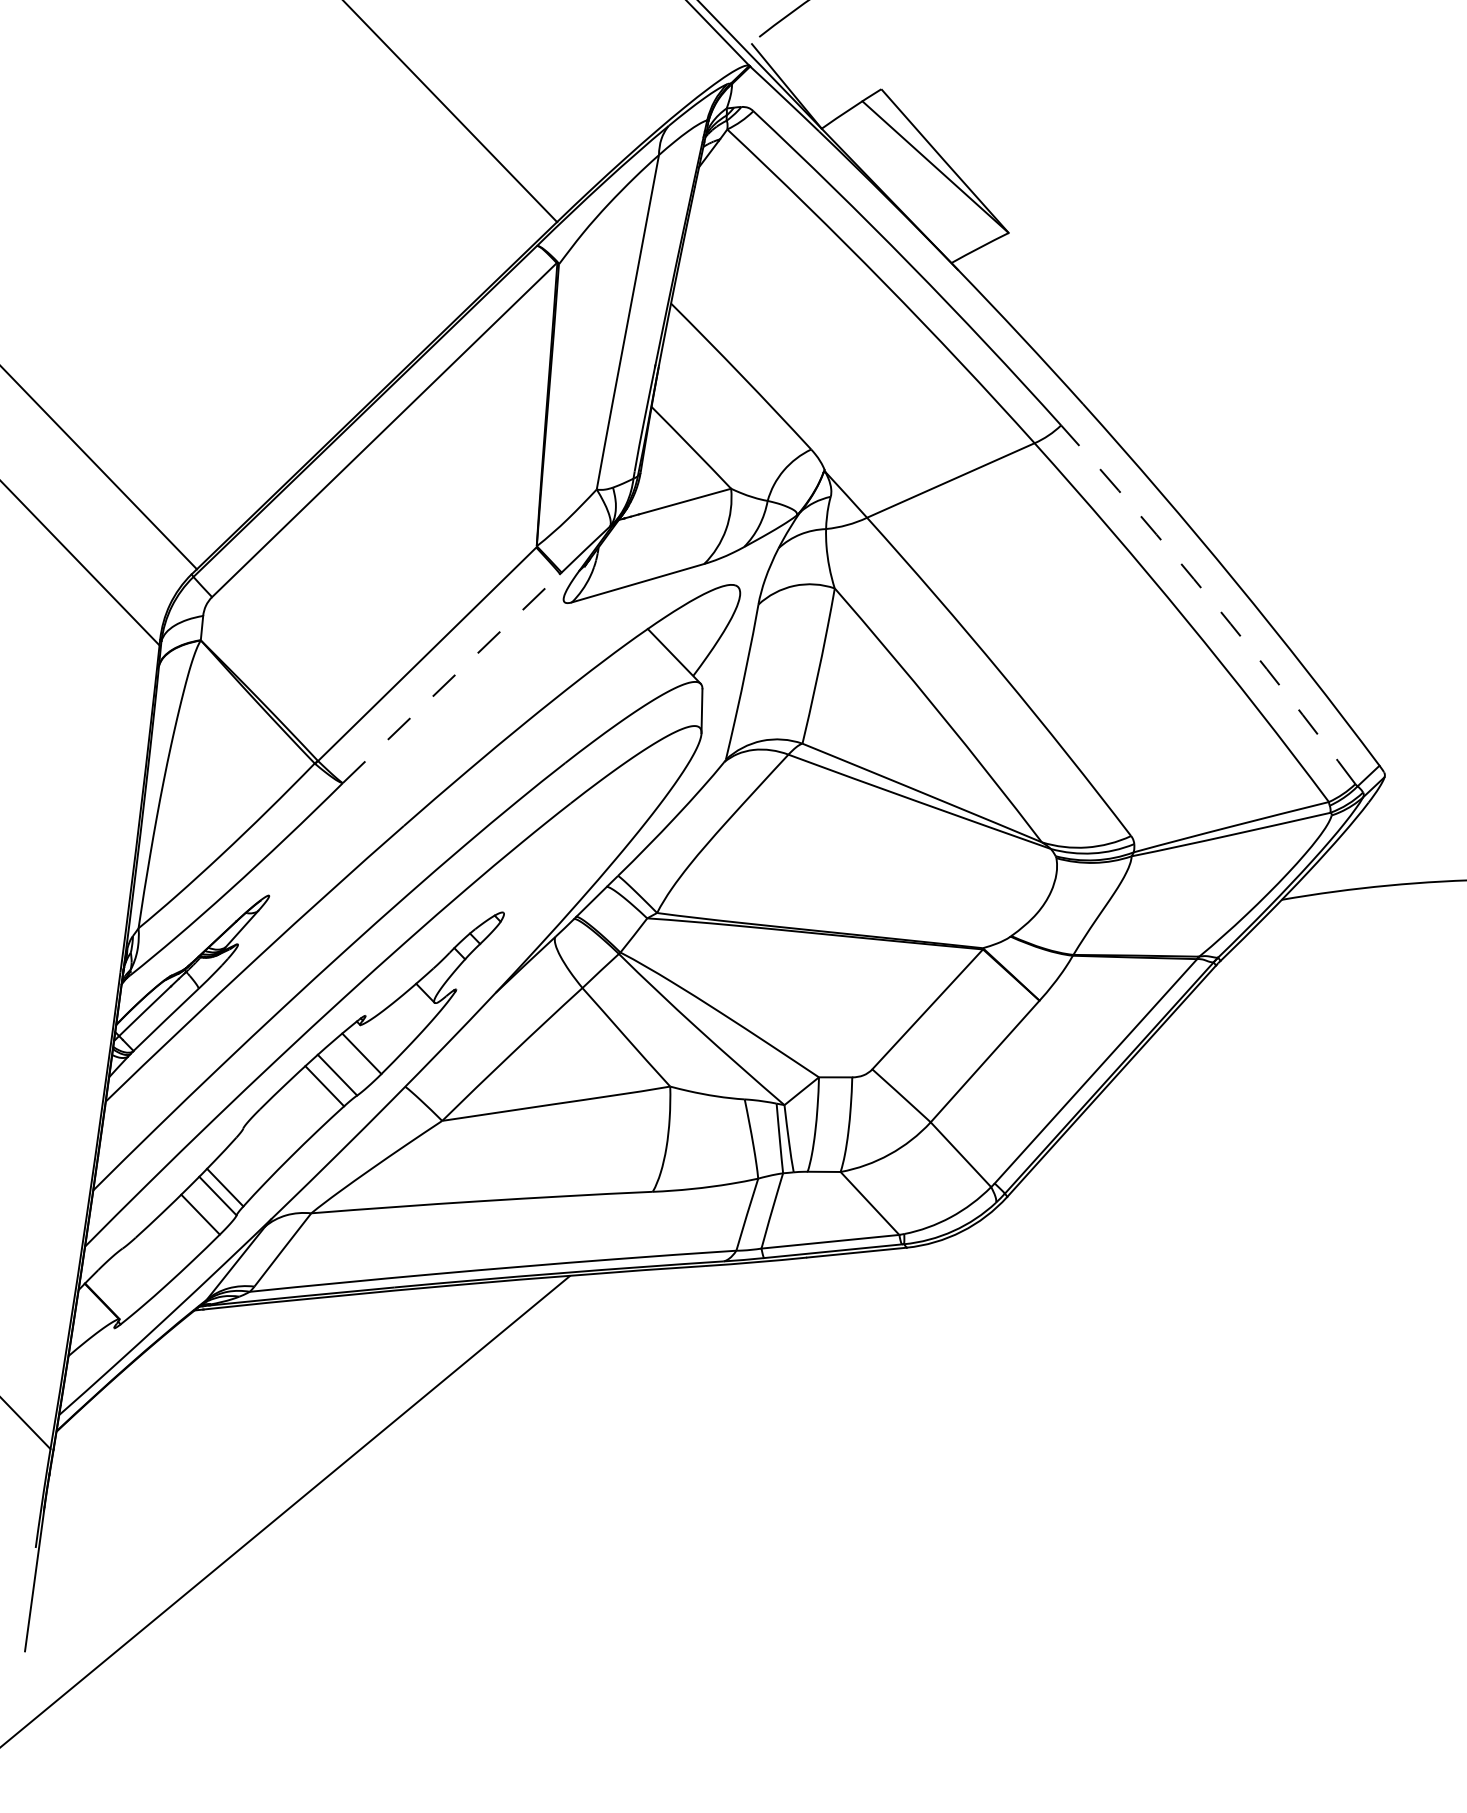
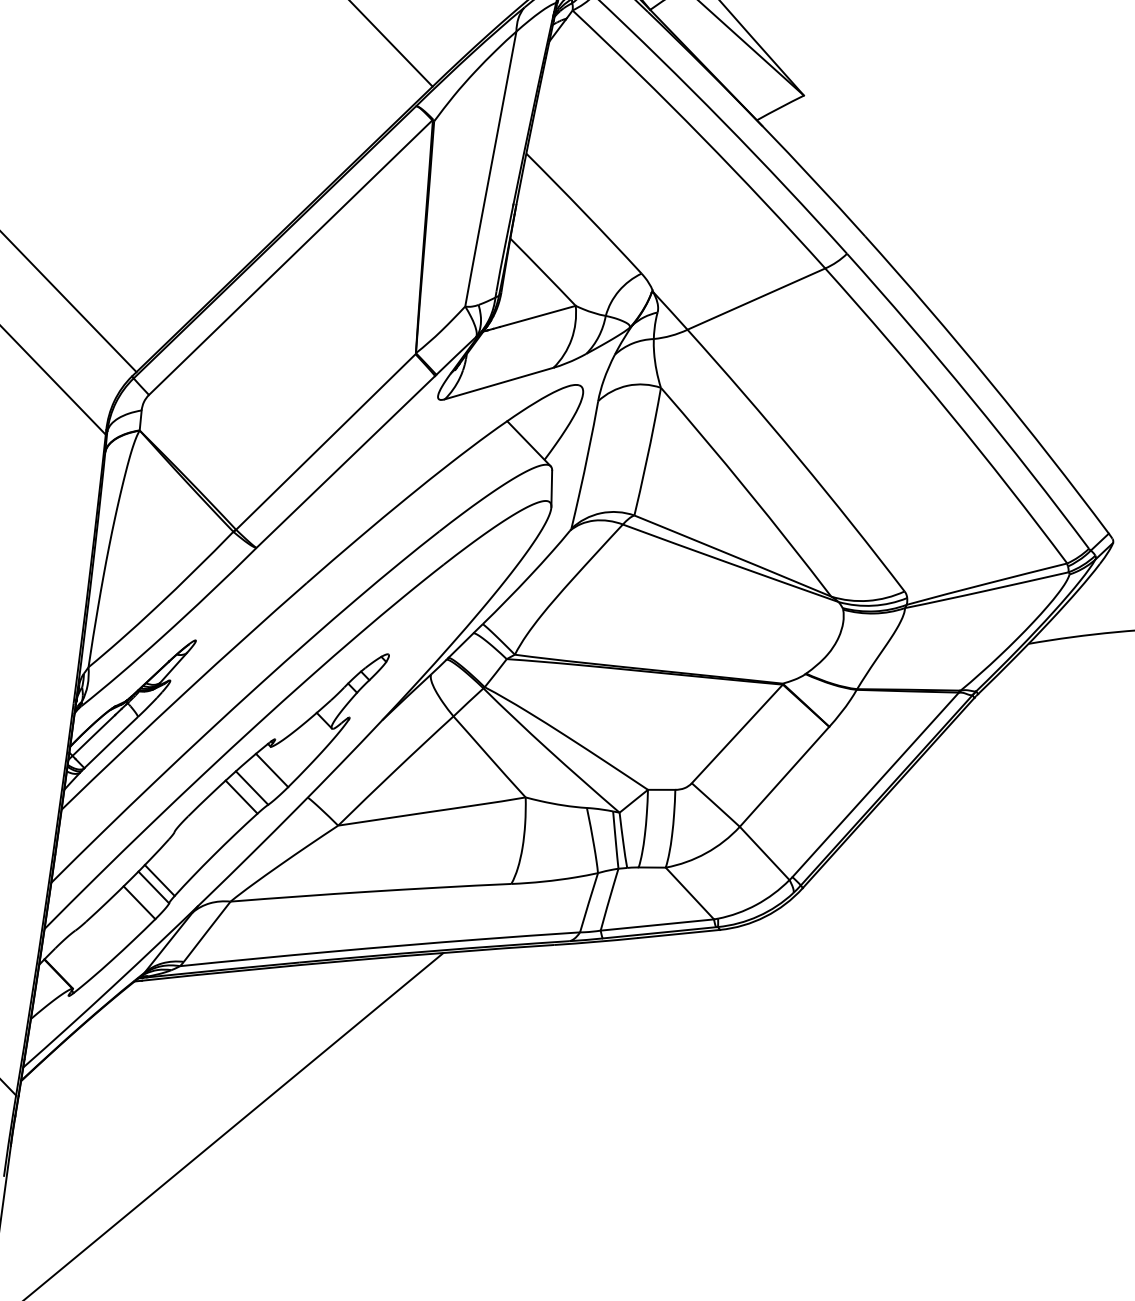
arc: (1212, 601) -> (971, 398), dashed -> solid
line: (451, 678) -> (345, 461), dashed -> solid

